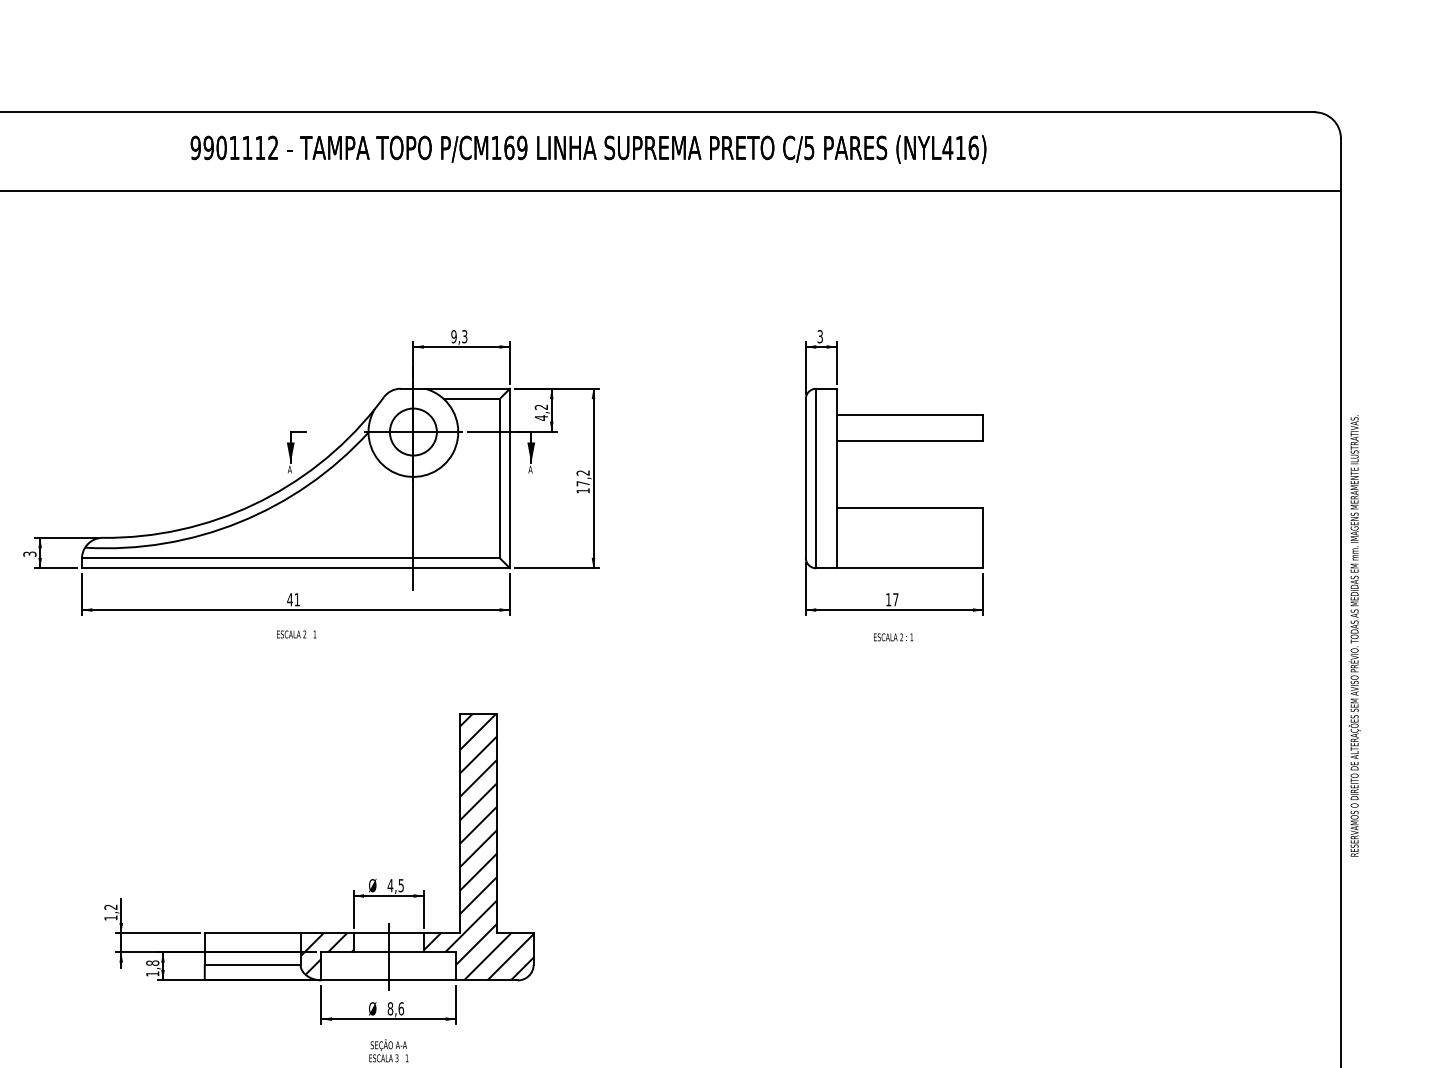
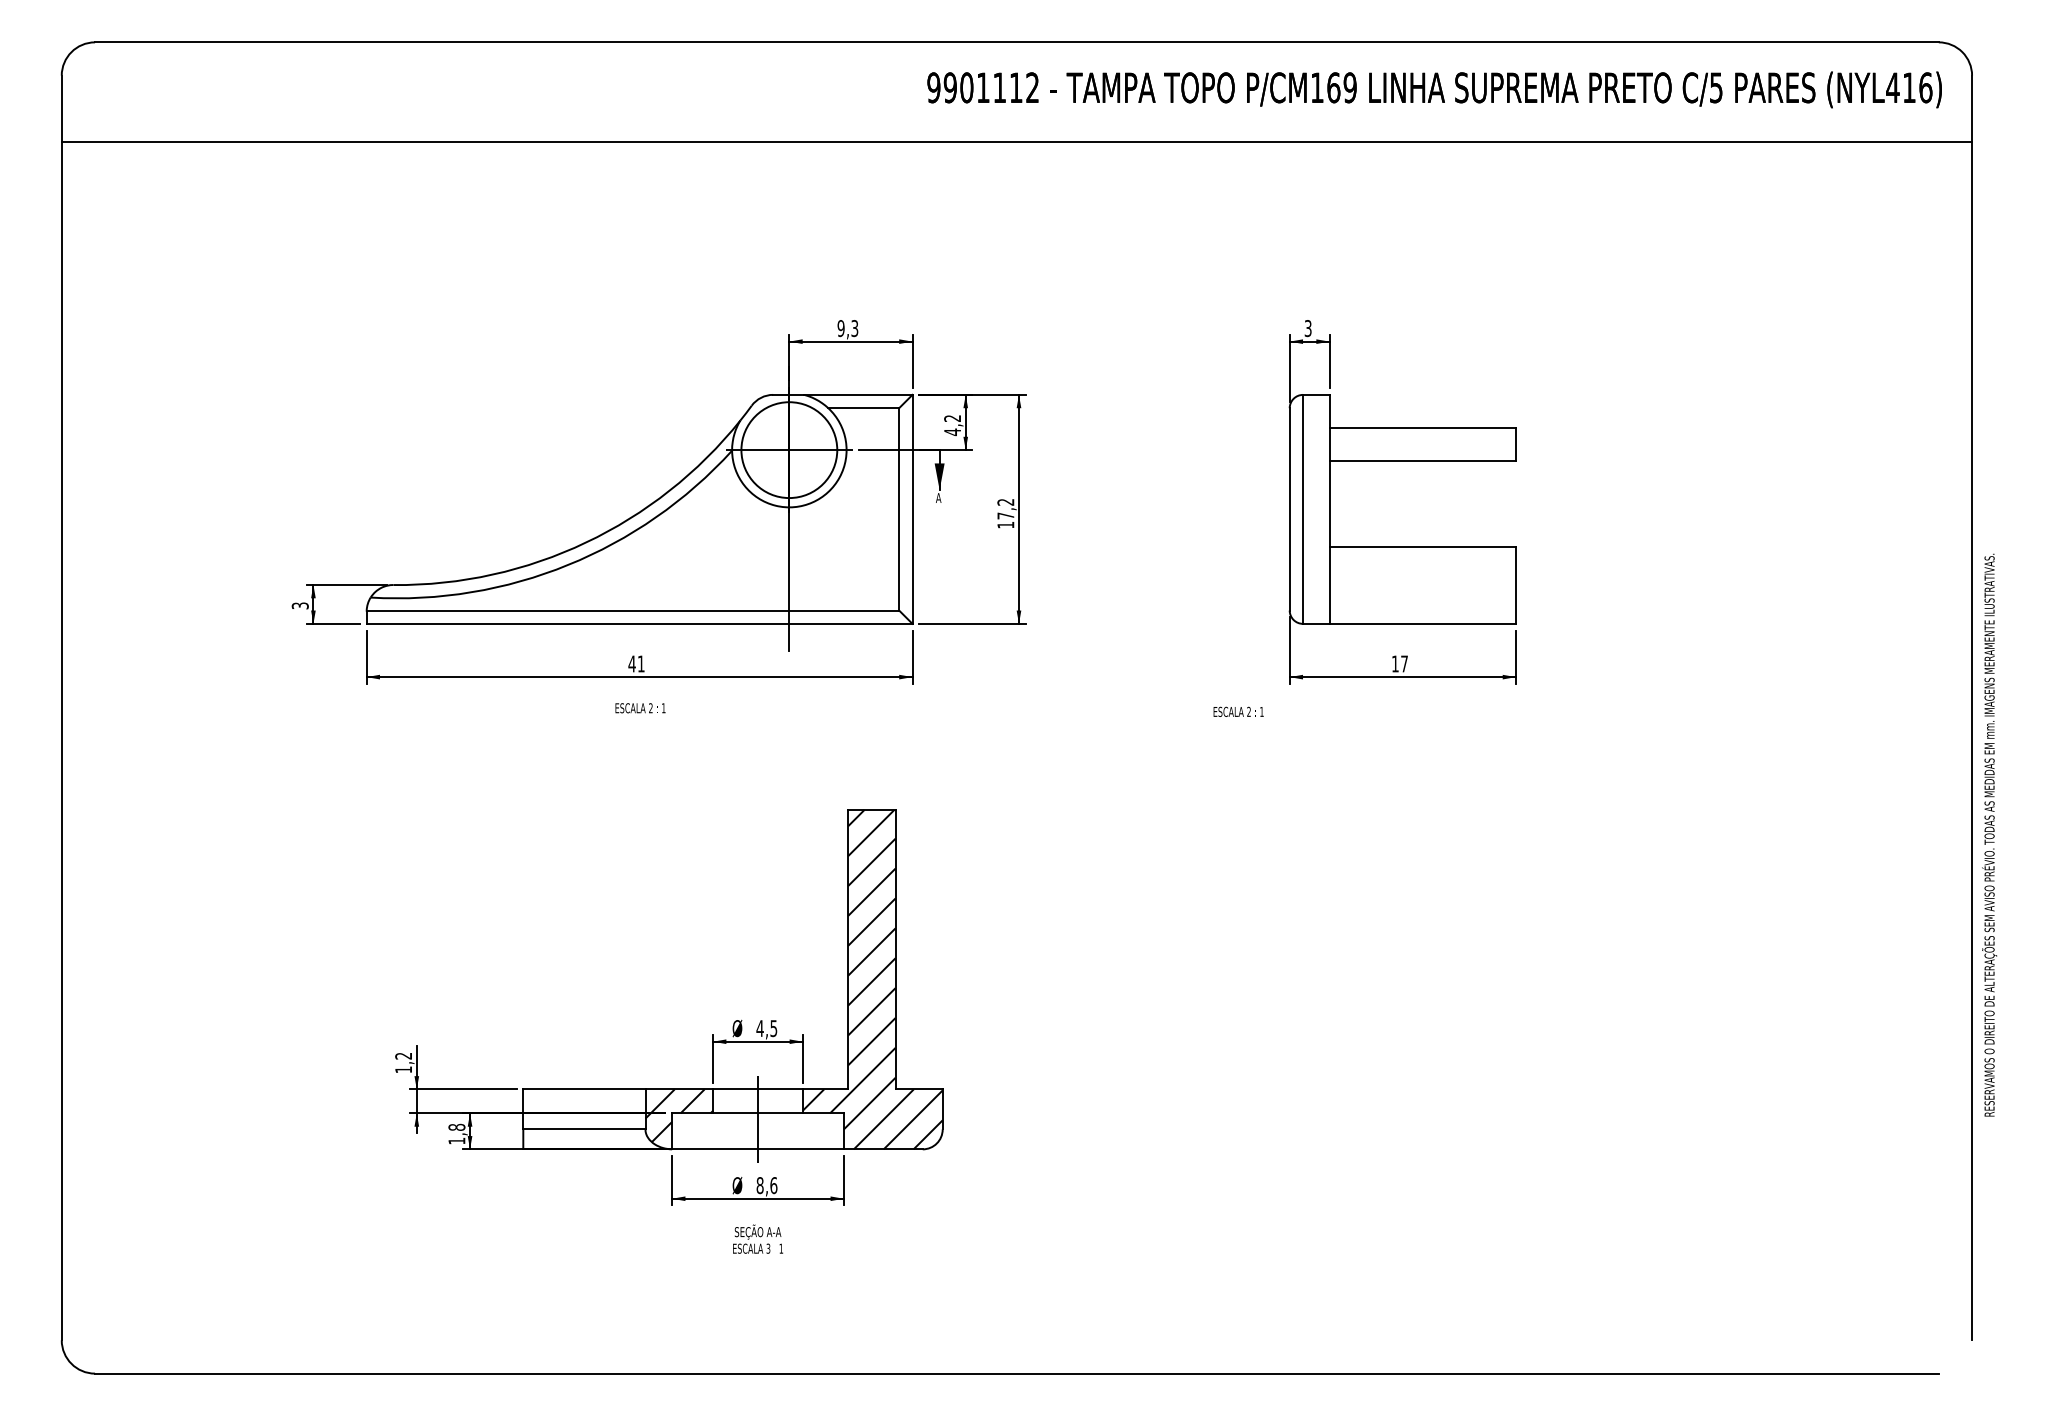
text: (588, 149) -> (1434, 89), moved
circle: (413, 432) -> (789, 450), size x1.6
part: (296, 451) -> (640, 475), removed
text: (1354, 635) -> (1989, 834), moved
text: (893, 637) -> (1238, 711), moved

